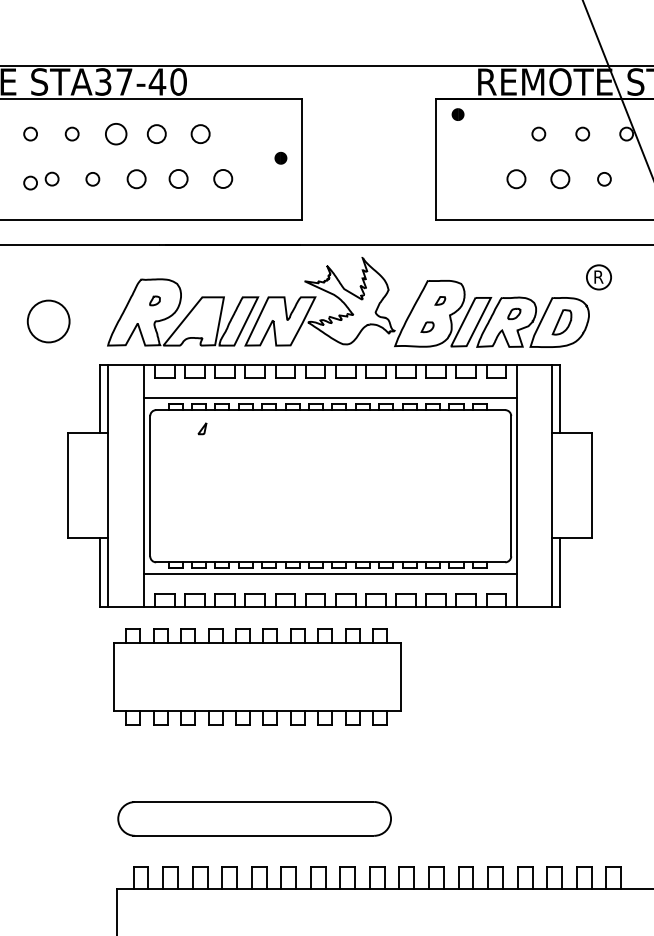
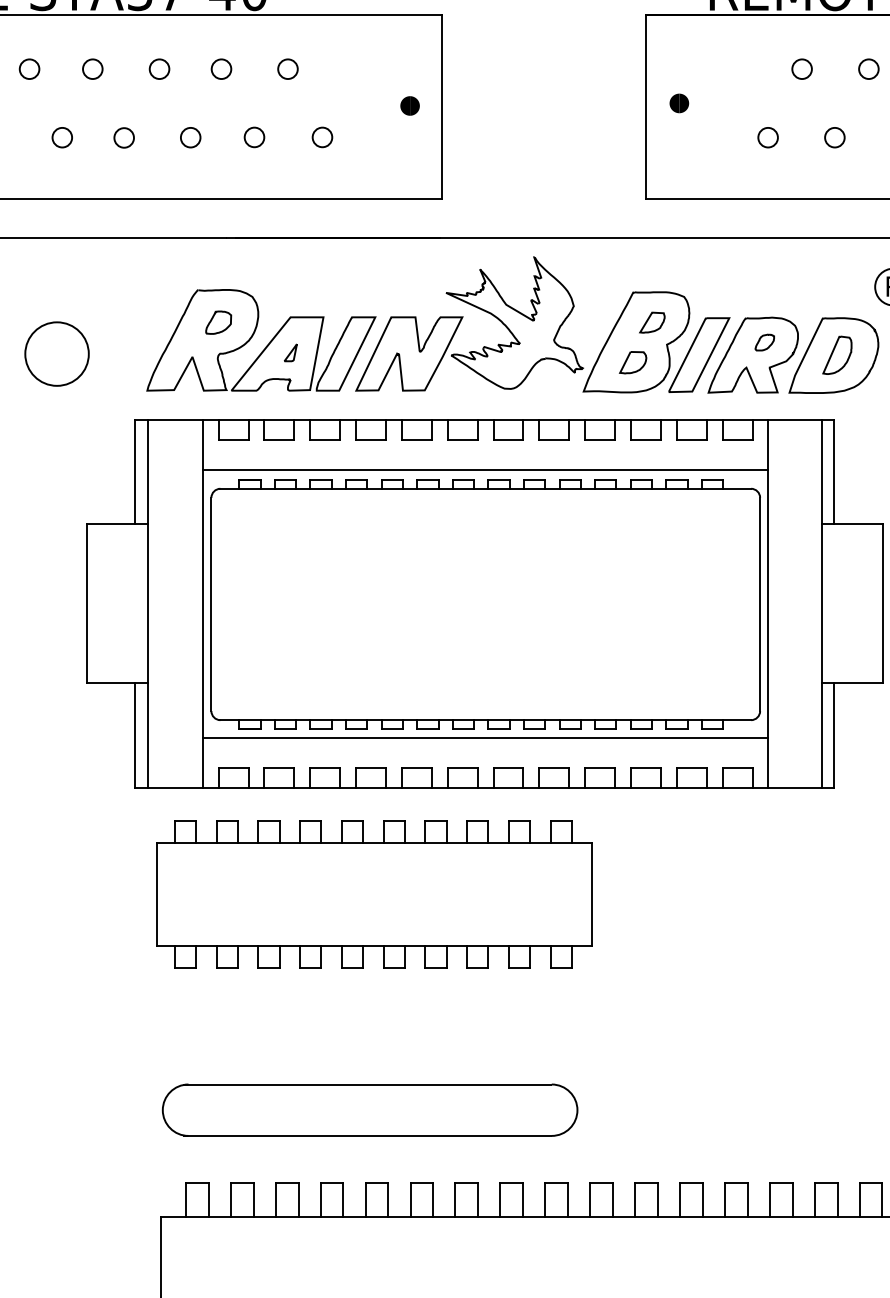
part: (457, 114) -> (678, 103), moved
circle: (115, 133) -> (158, 68), size x0.62
circle: (156, 133) -> (220, 68), size x0.71
circle: (200, 133) -> (287, 68), size x0.71
circle: (136, 178) -> (190, 136), size x0.71
circle: (178, 178) -> (254, 136), size x0.71
circle: (223, 178) -> (322, 136), size x0.71
circle: (516, 178) -> (768, 136), size x0.71
circle: (560, 178) -> (835, 136), size x0.71
circle: (30, 182) -> (29, 142), removed
part: (154, 300) -> (217, 322), size x1.67
part: (440, 300) -> (652, 322), size x1.67
part: (427, 327) -> (632, 363), size x1.43
part: (202, 428) -> (290, 352), moved

